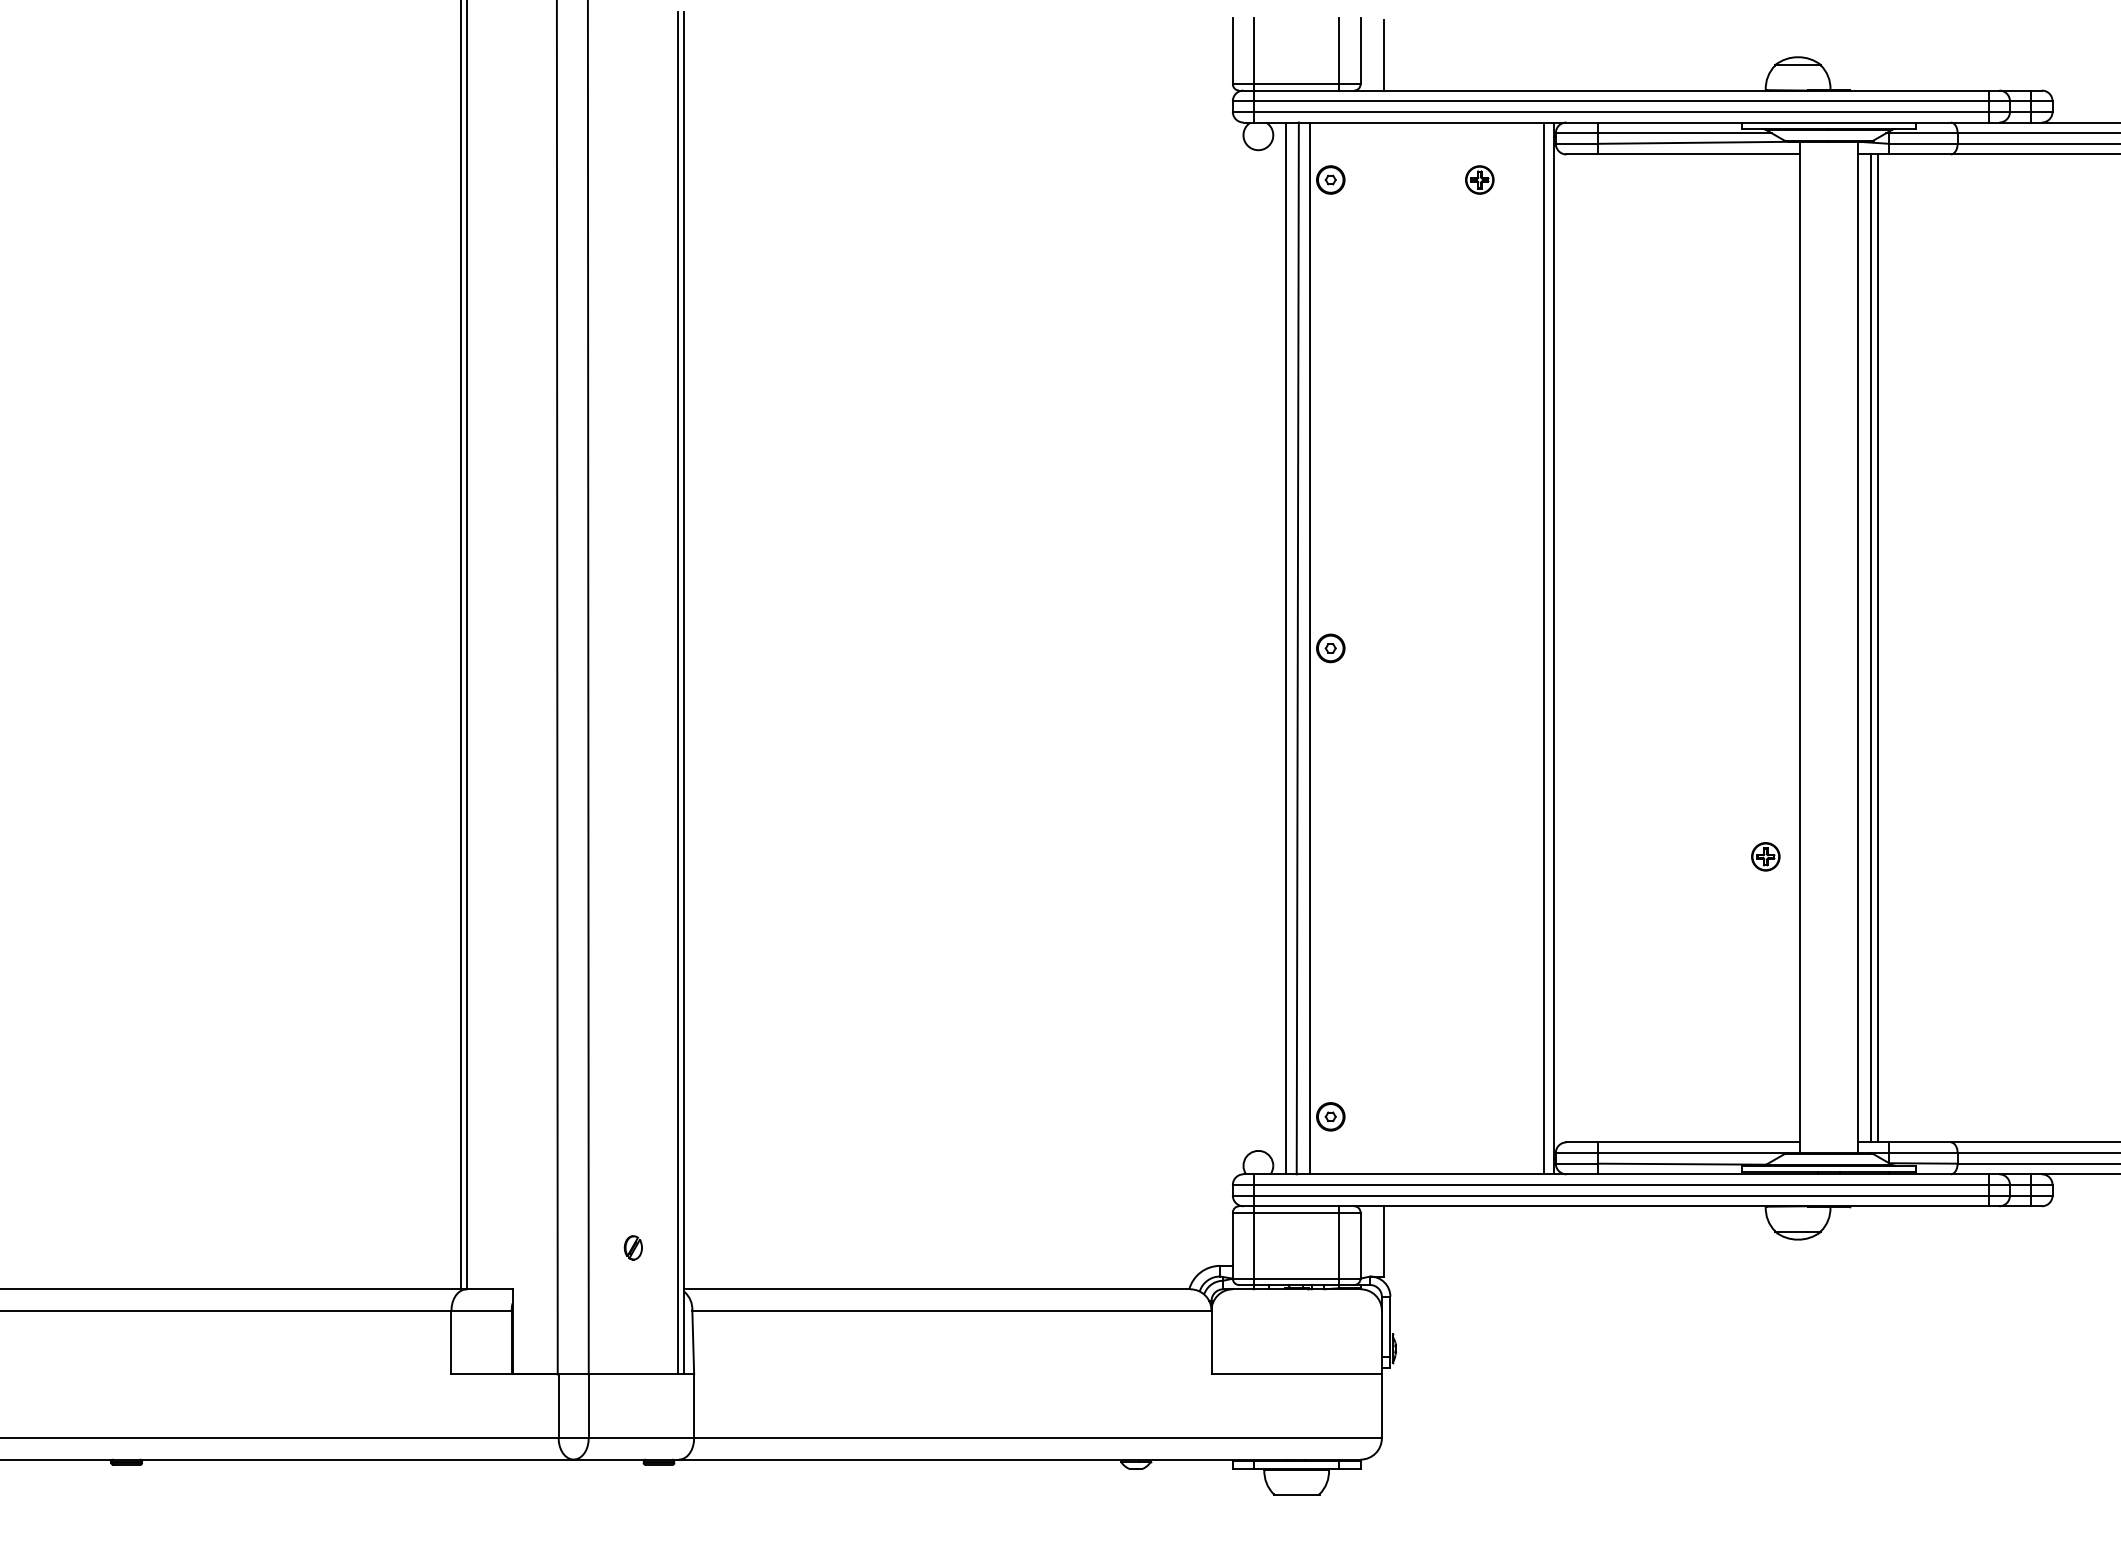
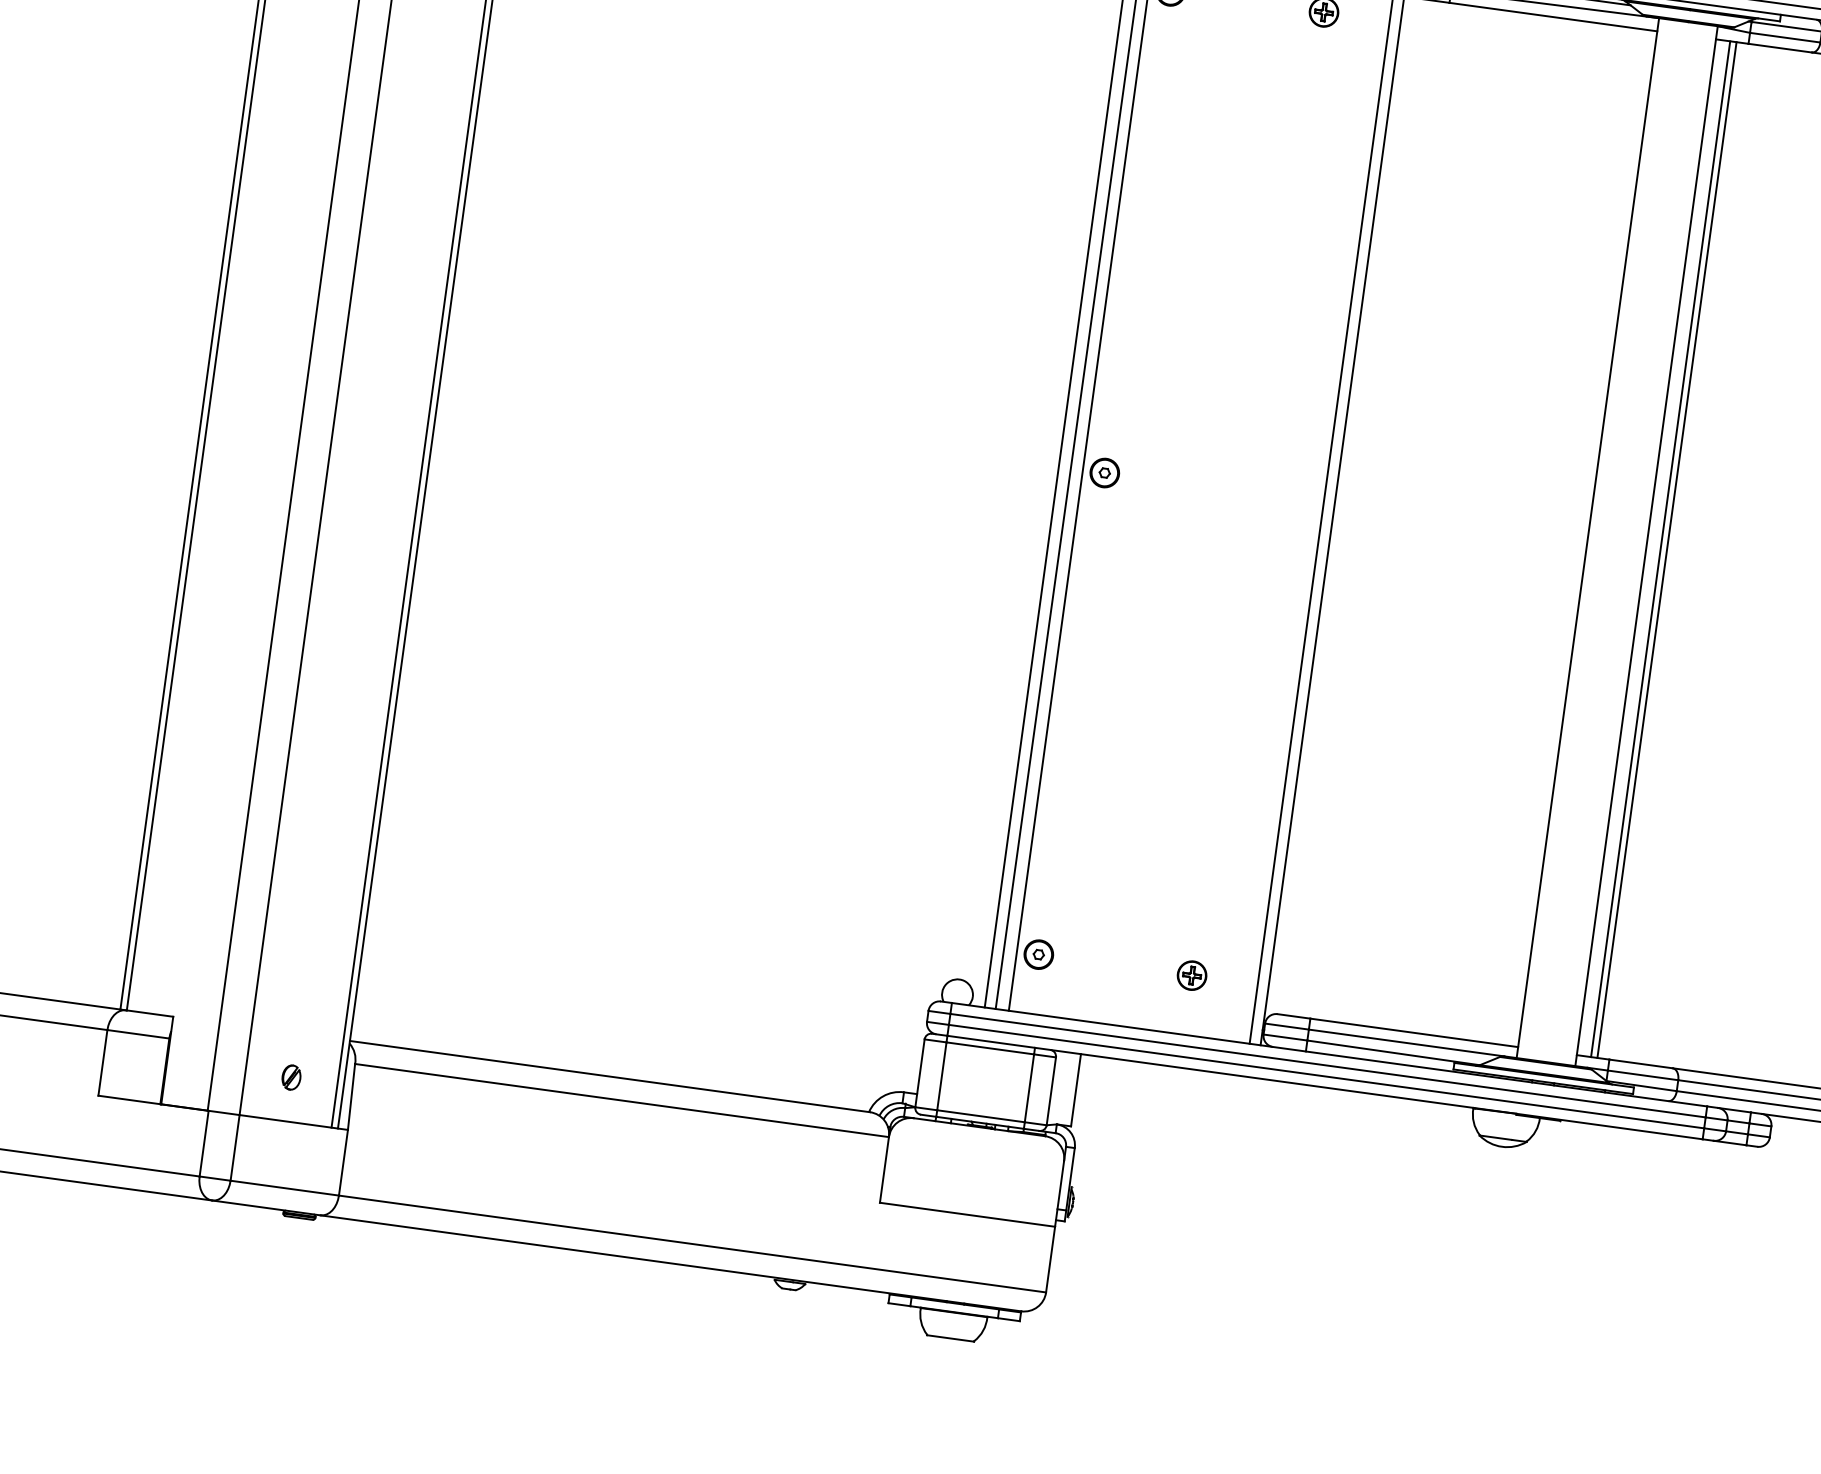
part: (1765, 856) -> (1191, 975), moved
part: (632, 1247) -> (290, 1077), moved

